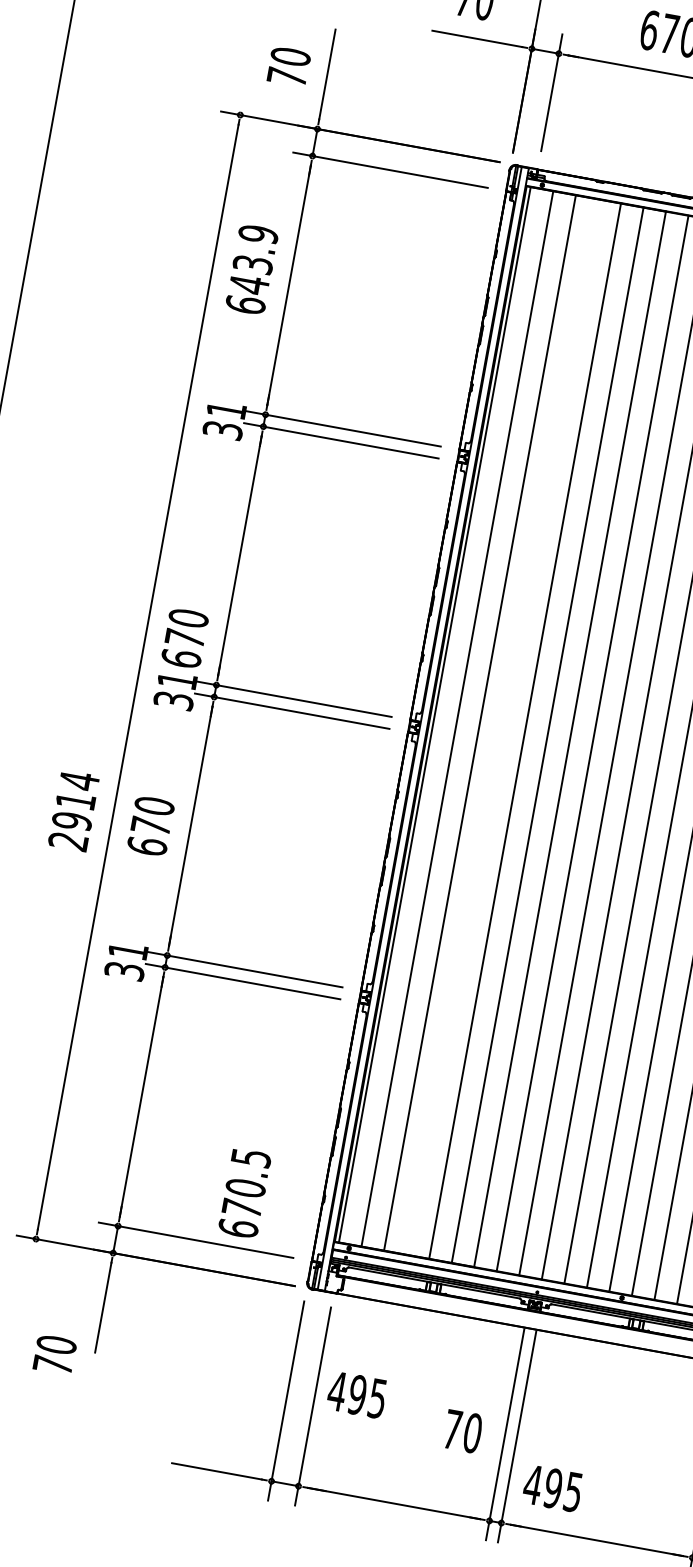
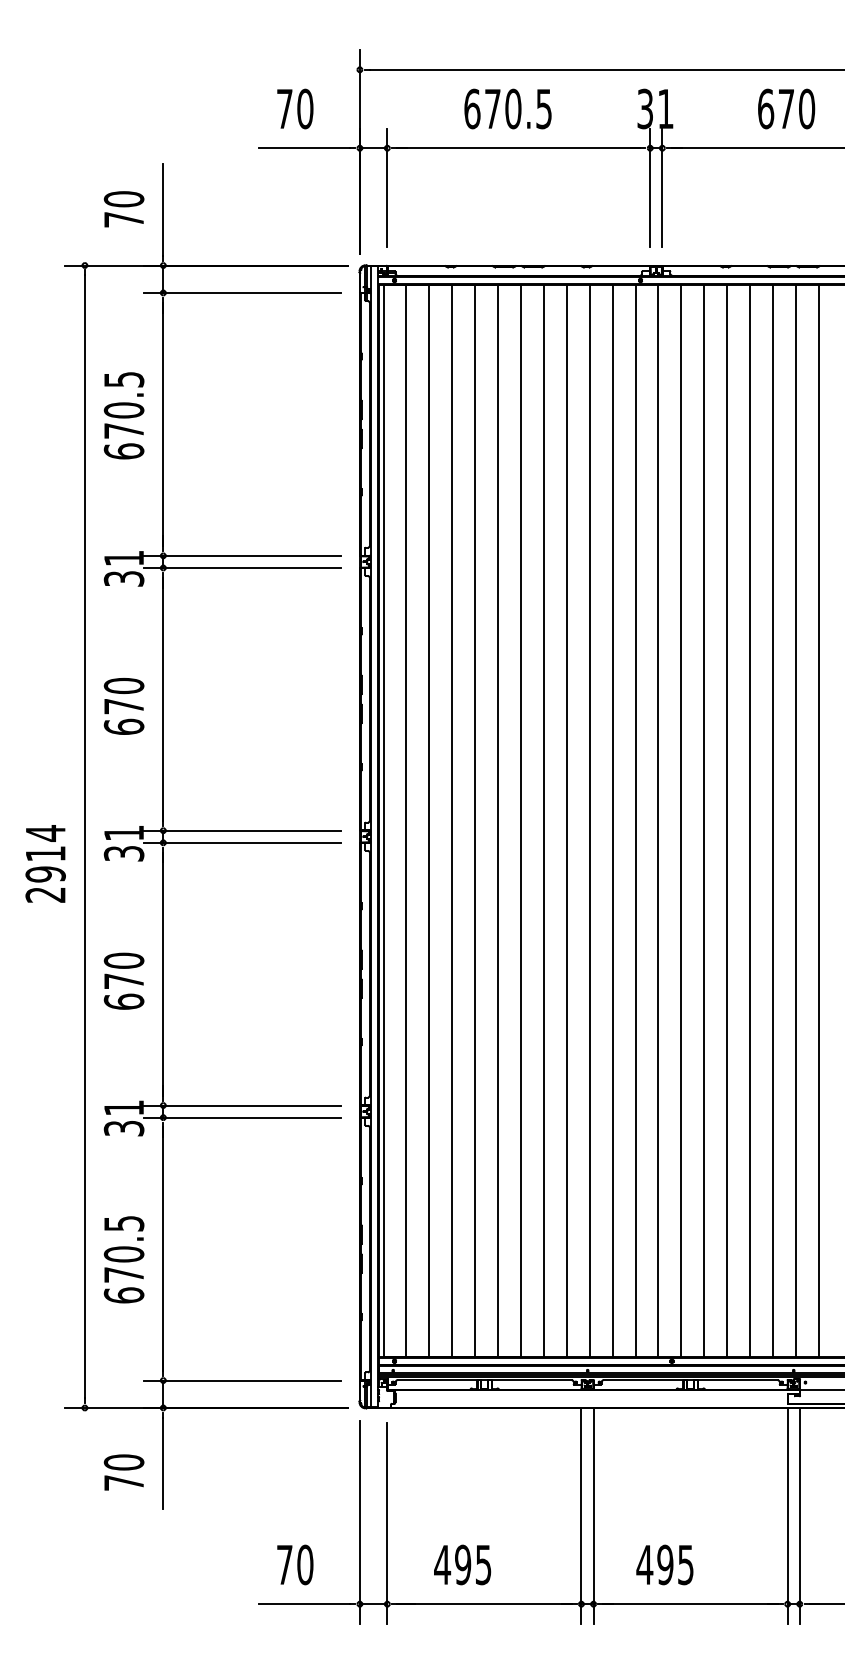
text: (253, 259) -> (123, 405), 643.9 -> 670.5
text: (184, 638) -> (123, 706), moved
line: (502, 726) -> (452, 820), added
text: (73, 810) -> (45, 863), moved
text: (244, 1193) -> (123, 1259), moved
text: (54, 1354) -> (123, 1472), moved
text: (357, 1394) -> (462, 1564), moved
text: (463, 1431) -> (295, 1564), moved
text: (552, 1487) -> (664, 1564), moved

